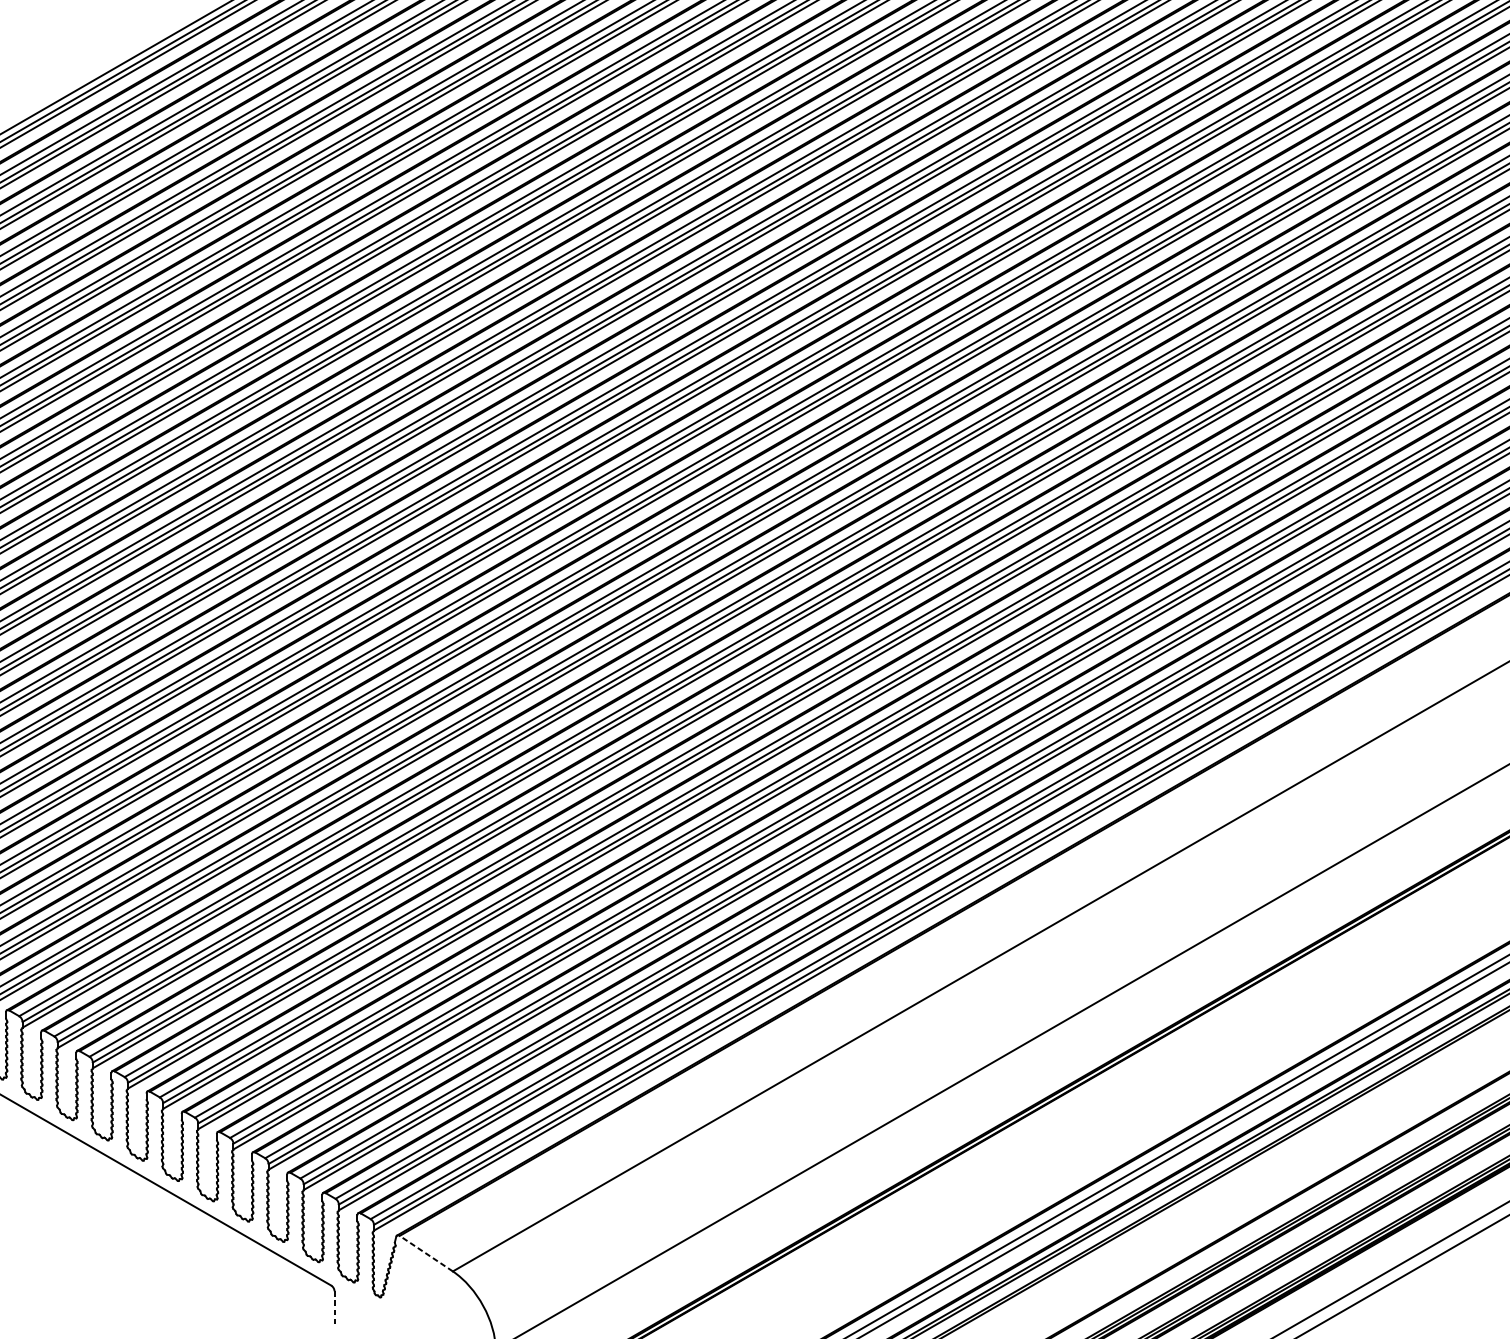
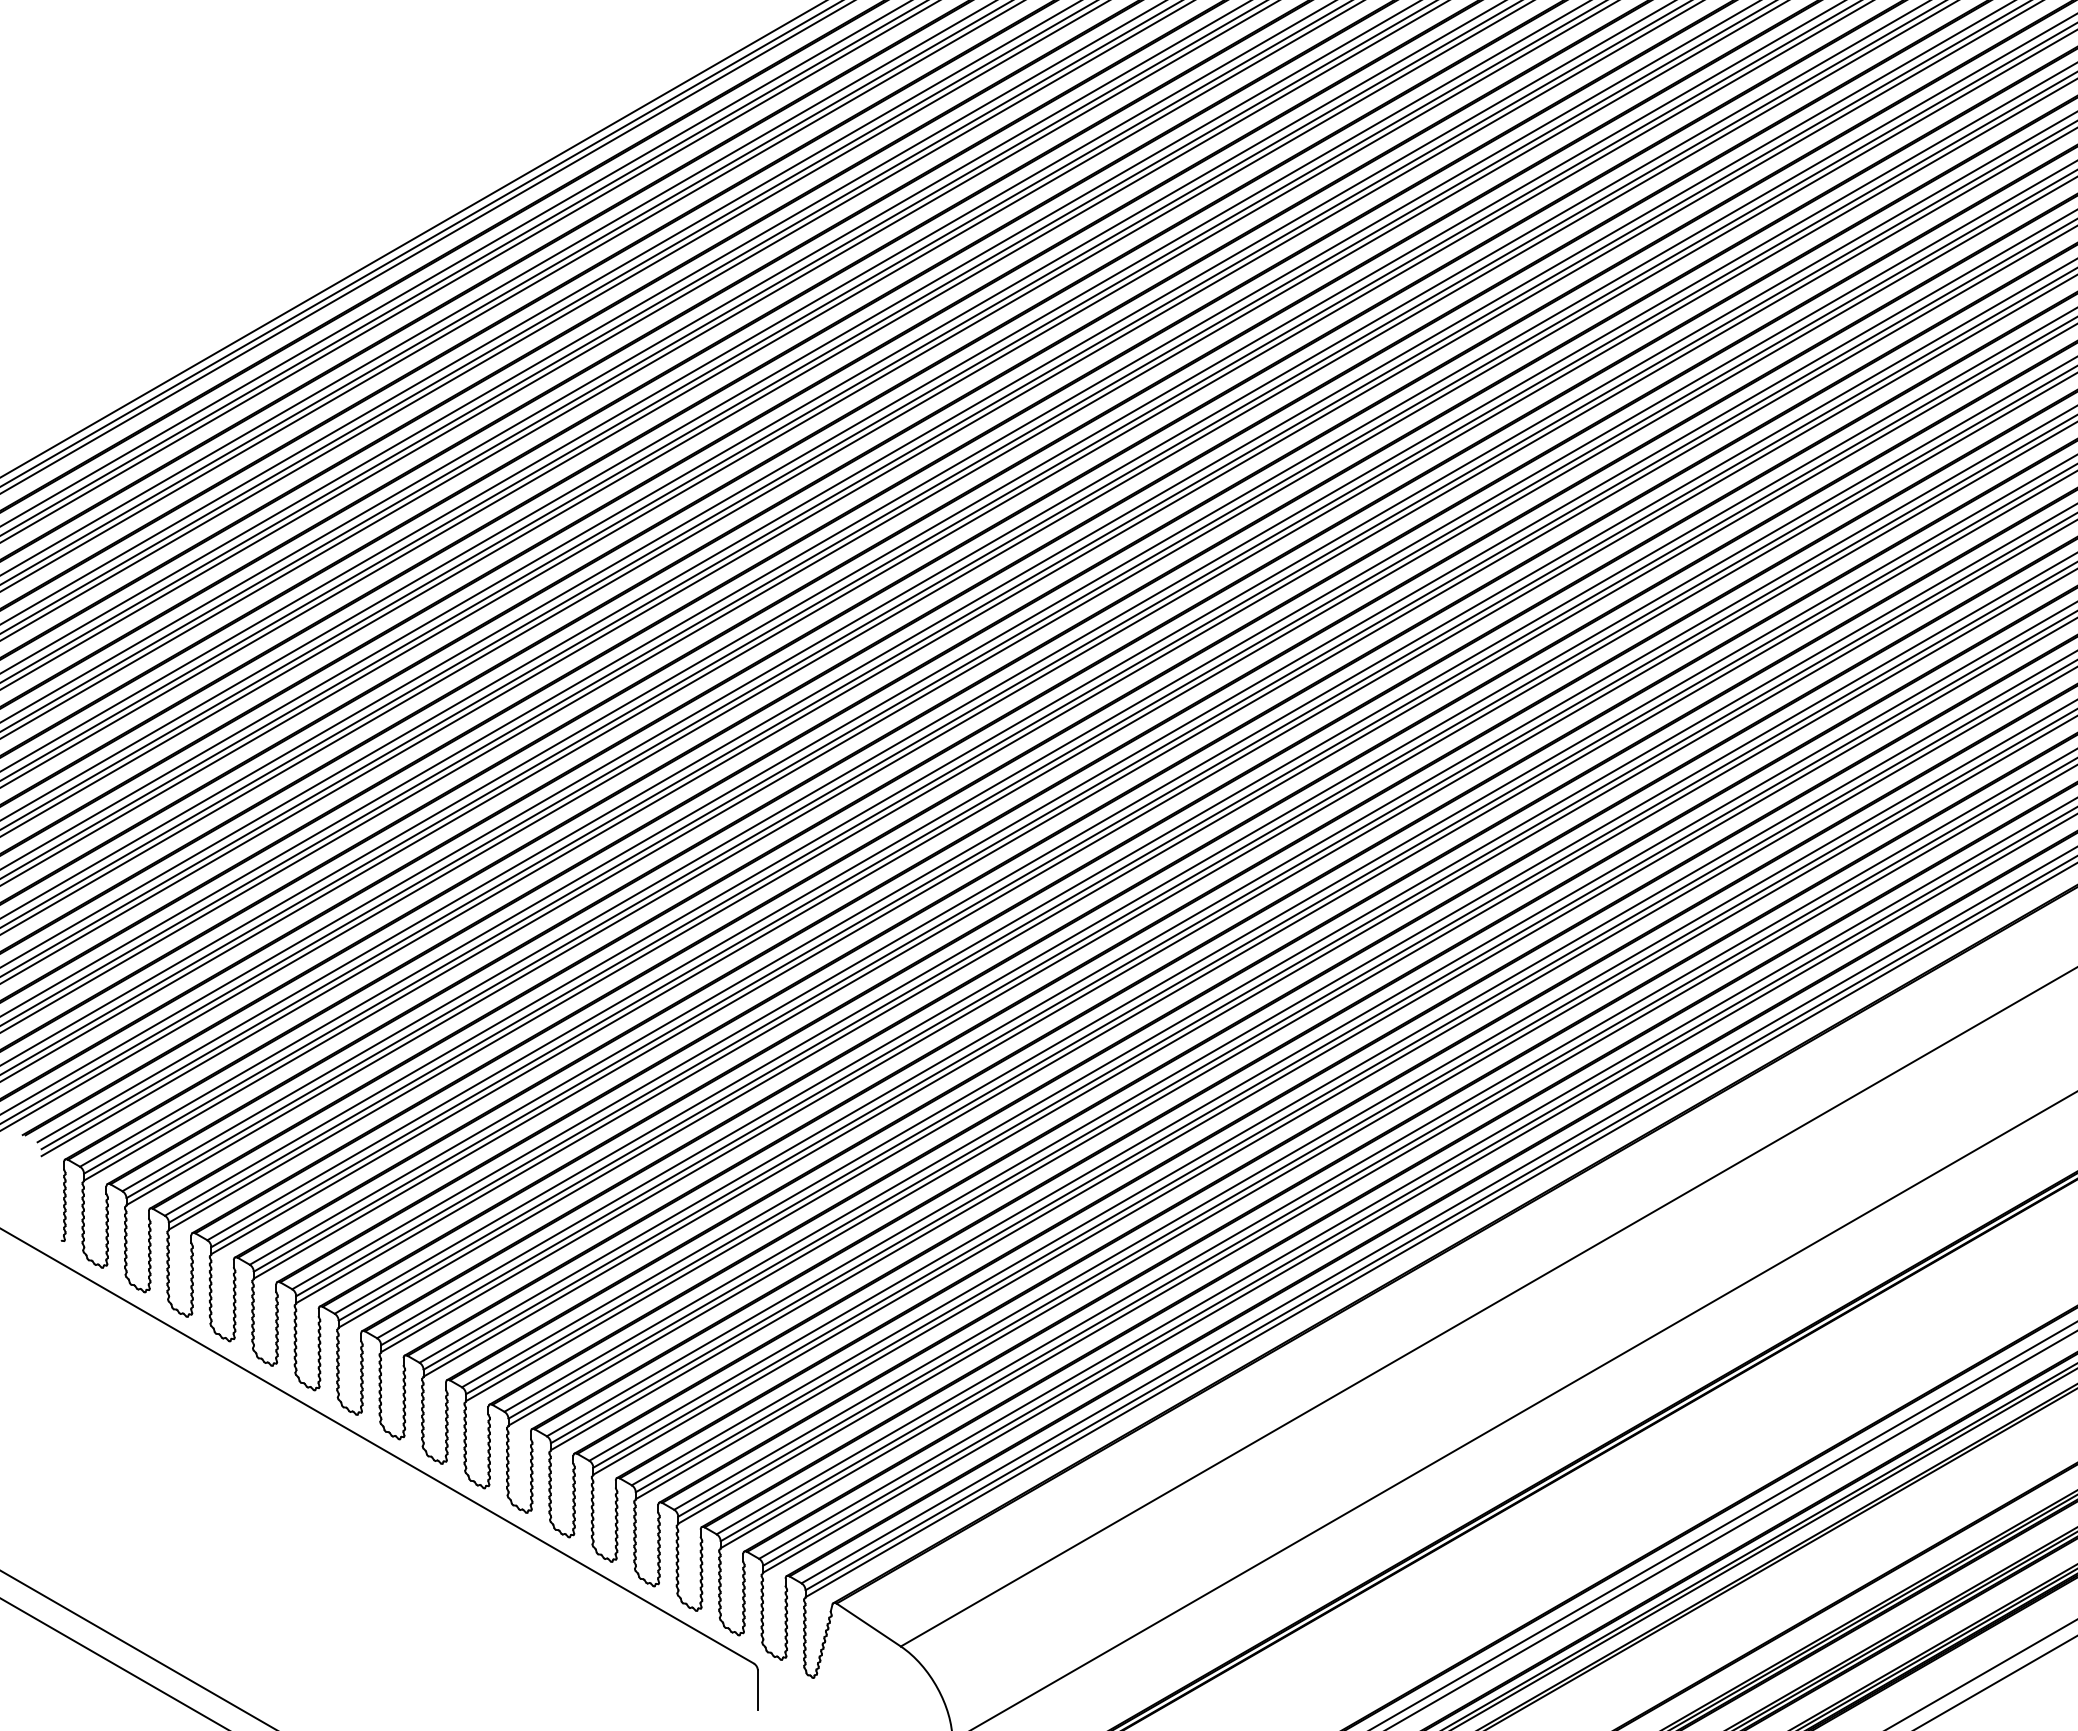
line: (426, 1254) -> (868, 1625), dashed -> solid
line: (334, 1307) -> (757, 1690), dashed -> solid

